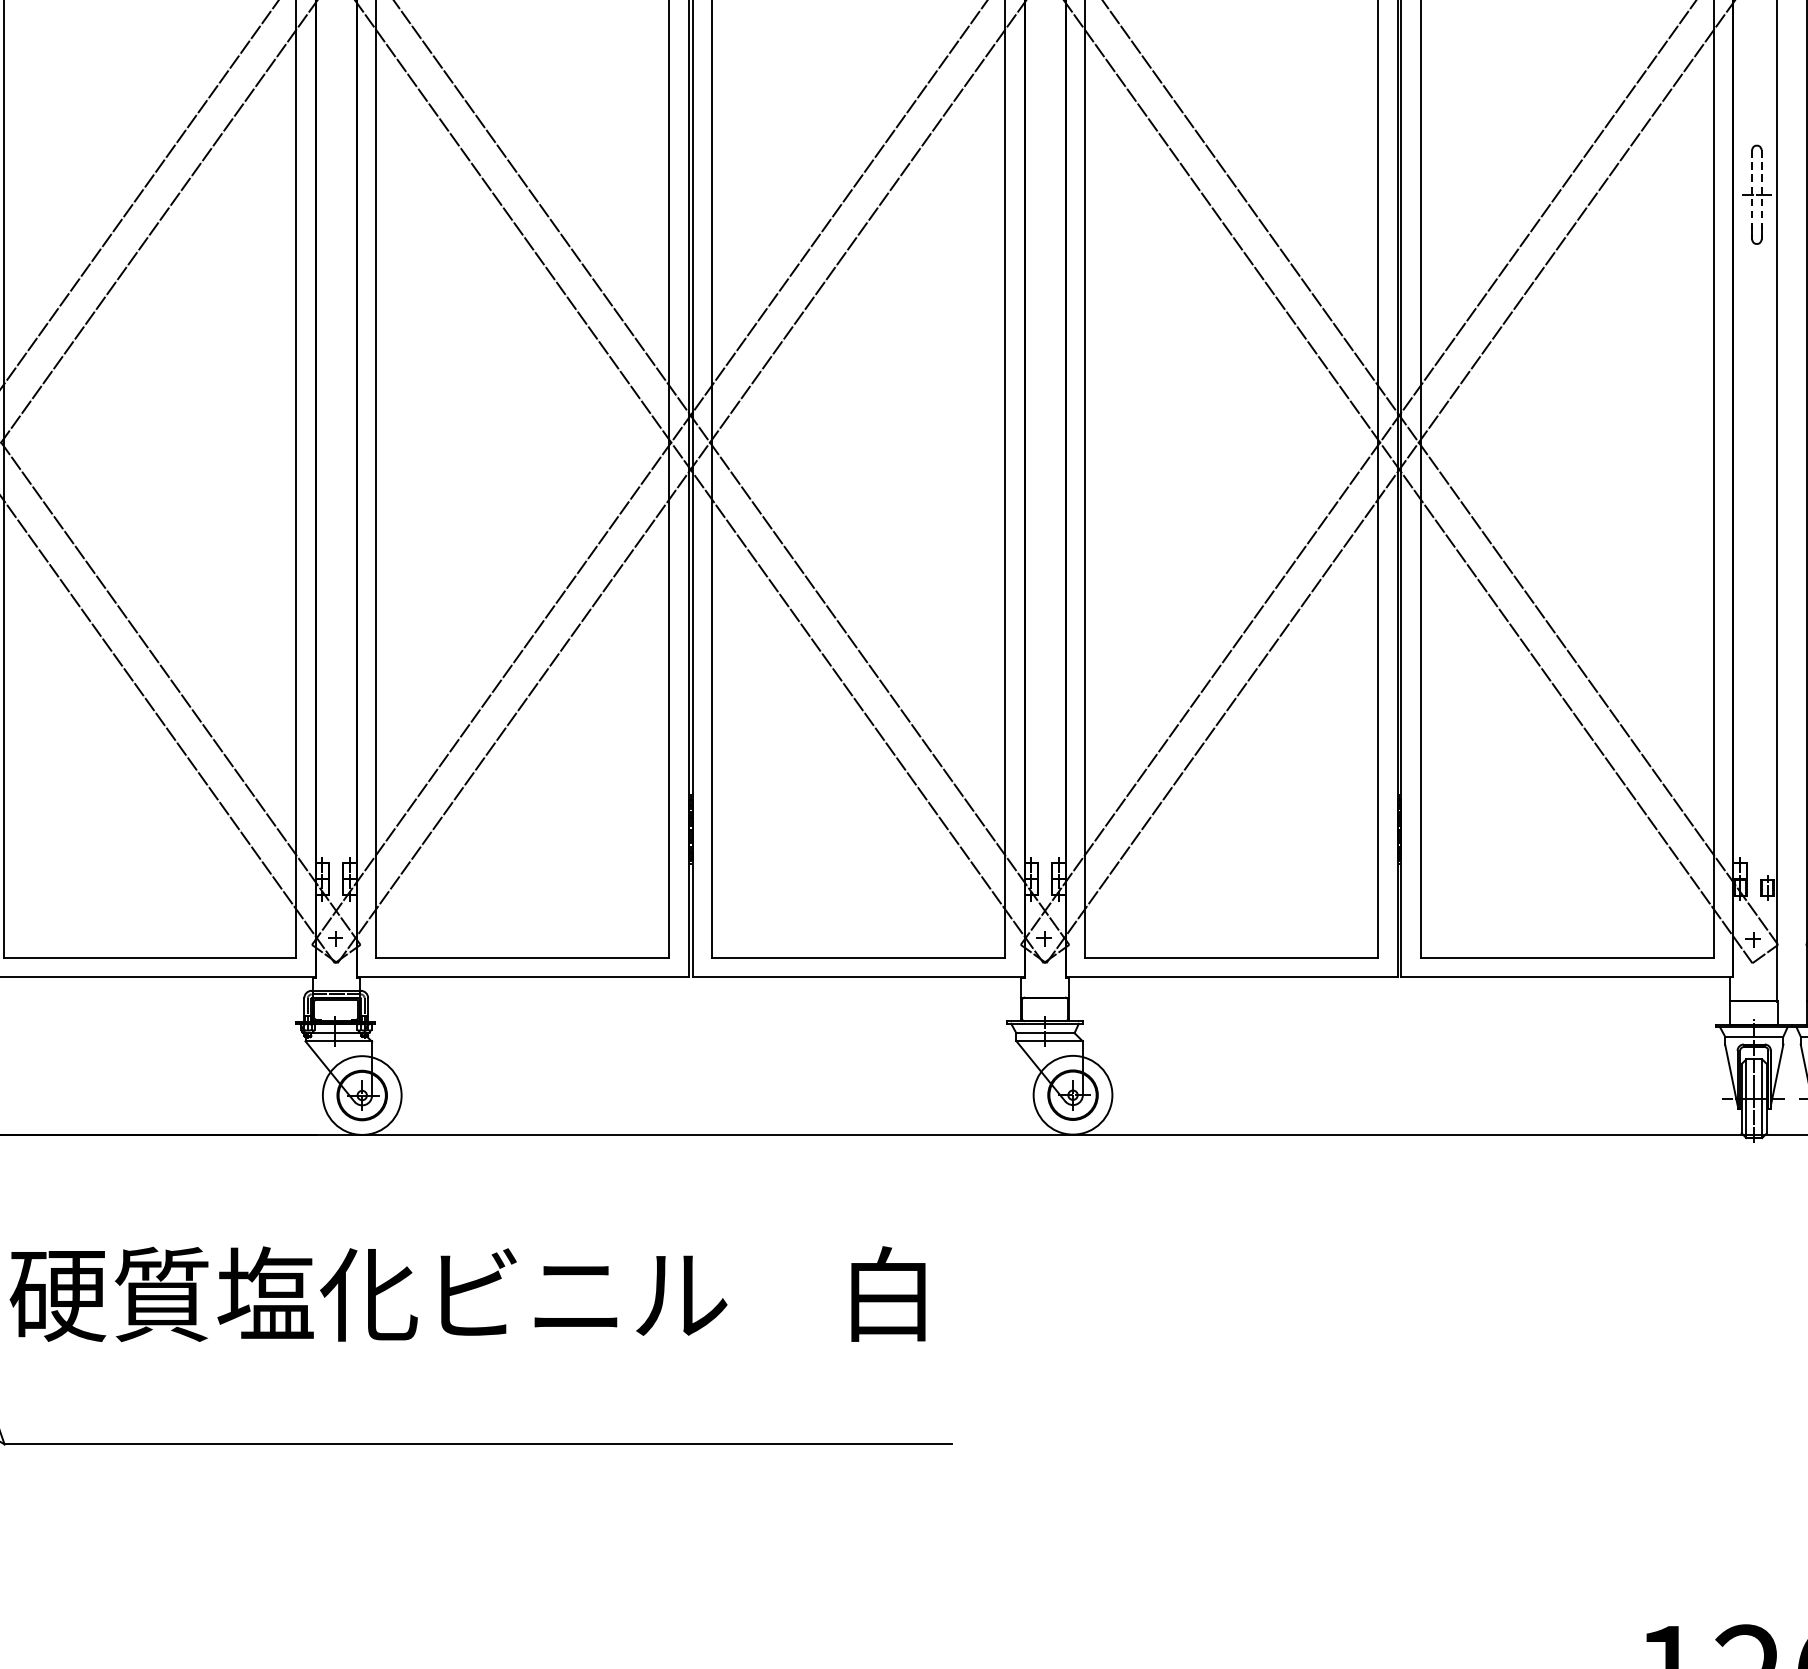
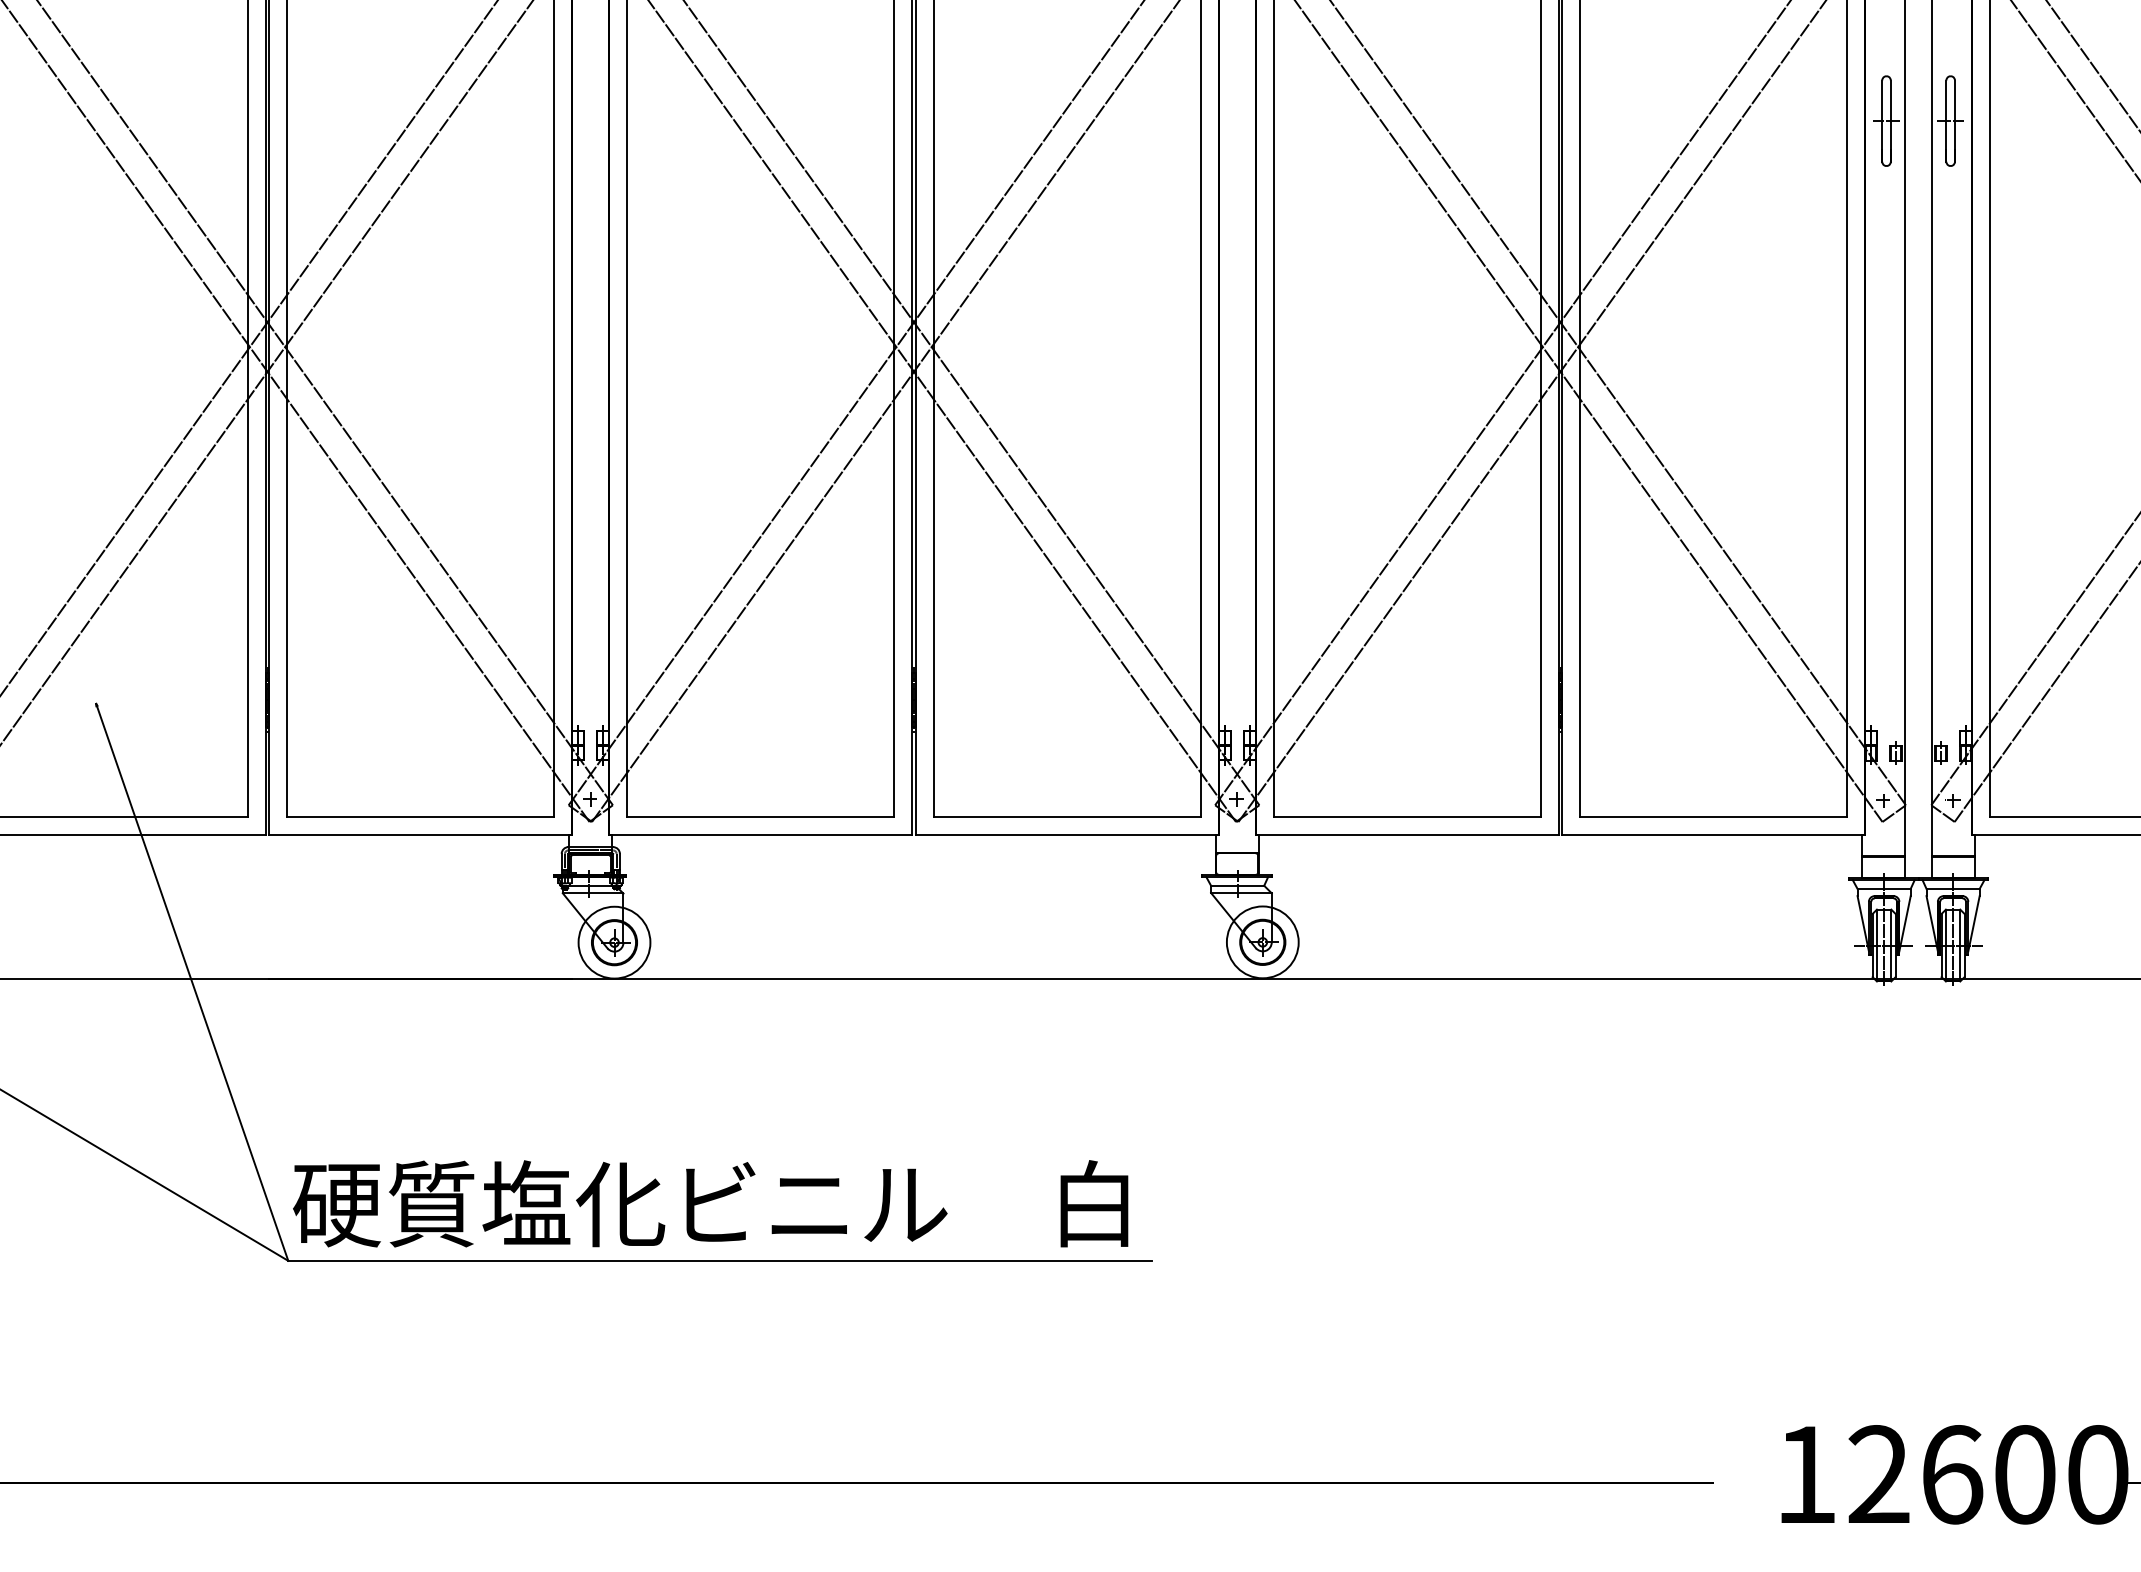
line: (1752, 195) -> (1882, 121), dashed -> solid
line: (1761, 195) -> (1890, 121), dashed -> solid
text: (467, 1293) -> (710, 1203), moved

